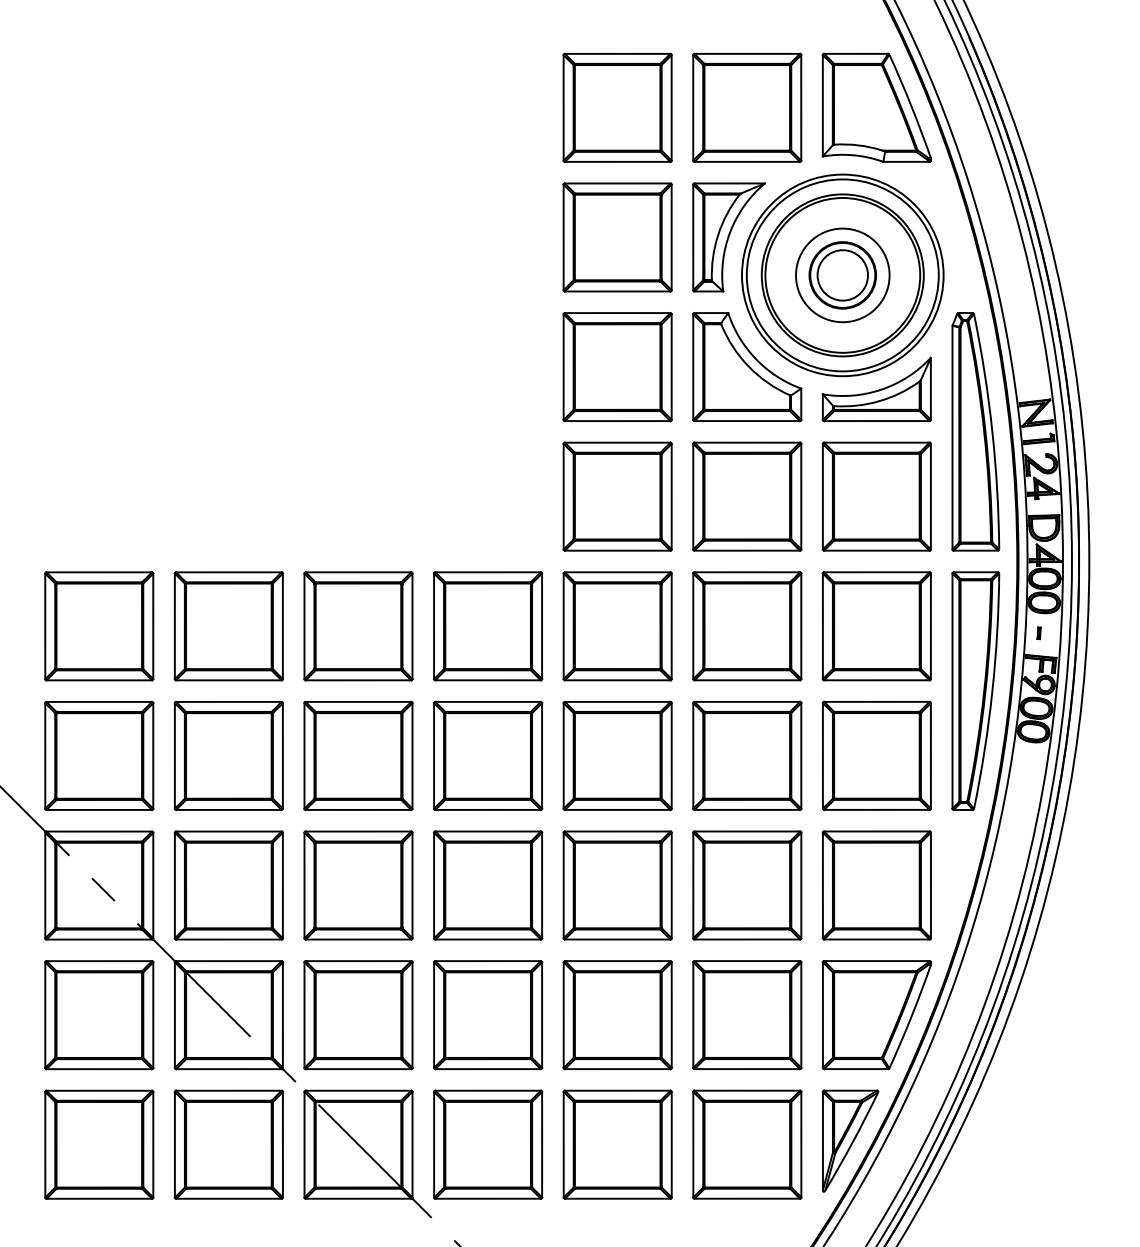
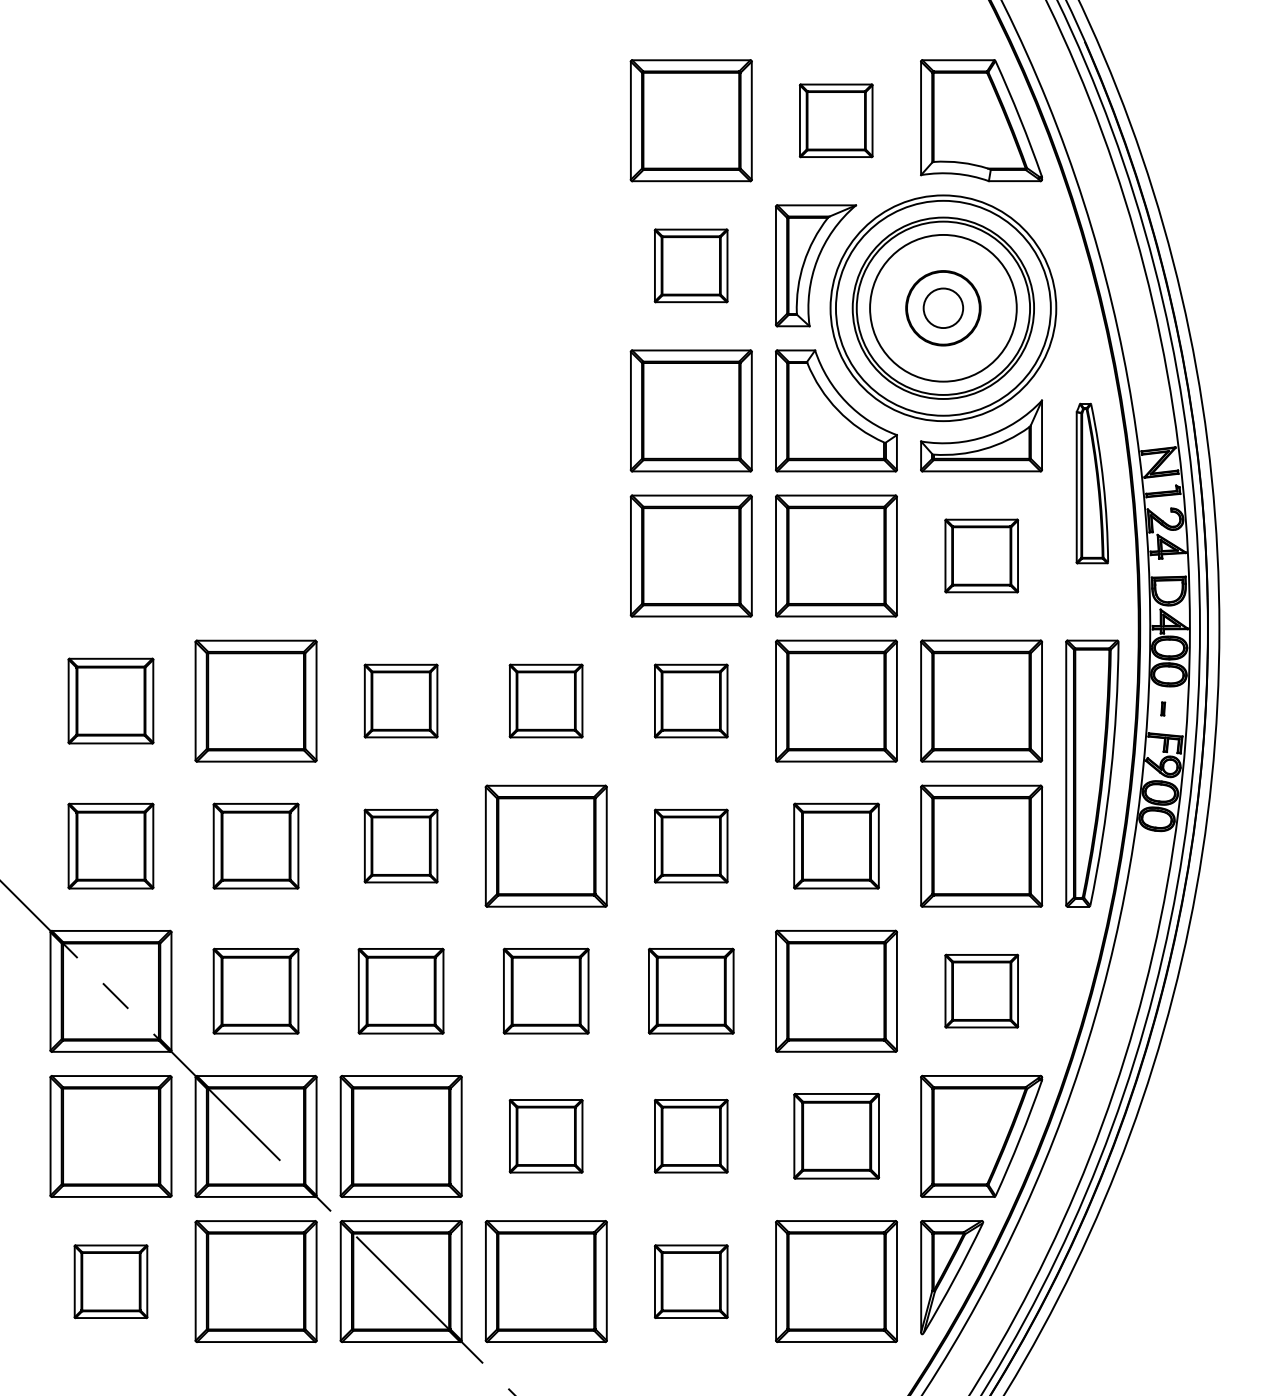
part: (746, 107) -> (835, 120), size x0.6
part: (616, 237) -> (690, 265), size x0.6
circle: (842, 274) -> (943, 307), size x1.4
circle: (842, 275) -> (943, 308), size x0.7
part: (975, 431) -> (1092, 483), size x0.6
part: (876, 496) -> (981, 555), size x0.6
part: (98, 625) -> (110, 700), size x0.7
part: (357, 625) -> (400, 700), size x0.6
part: (487, 625) -> (545, 700), size x0.6
part: (616, 625) -> (690, 700), size x0.6
part: (98, 755) -> (110, 845), size x0.7
part: (228, 755) -> (255, 845), size x0.7
part: (357, 755) -> (400, 845), size x0.6
part: (616, 755) -> (690, 845), size x0.6
part: (747, 755) -> (836, 845), size x0.7
part: (228, 884) -> (255, 990), size x0.7
part: (357, 884) -> (400, 990), size x0.7
part: (487, 884) -> (545, 990), size x0.7
part: (616, 884) -> (690, 990), size x0.7
part: (876, 884) -> (981, 990), size x0.6
part: (487, 1014) -> (545, 1135), size x0.6
part: (616, 1014) -> (690, 1135), size x0.6
part: (747, 1014) -> (836, 1135), size x0.7
part: (98, 1144) -> (110, 1281), size x0.6
part: (616, 1144) -> (690, 1281), size x0.6

